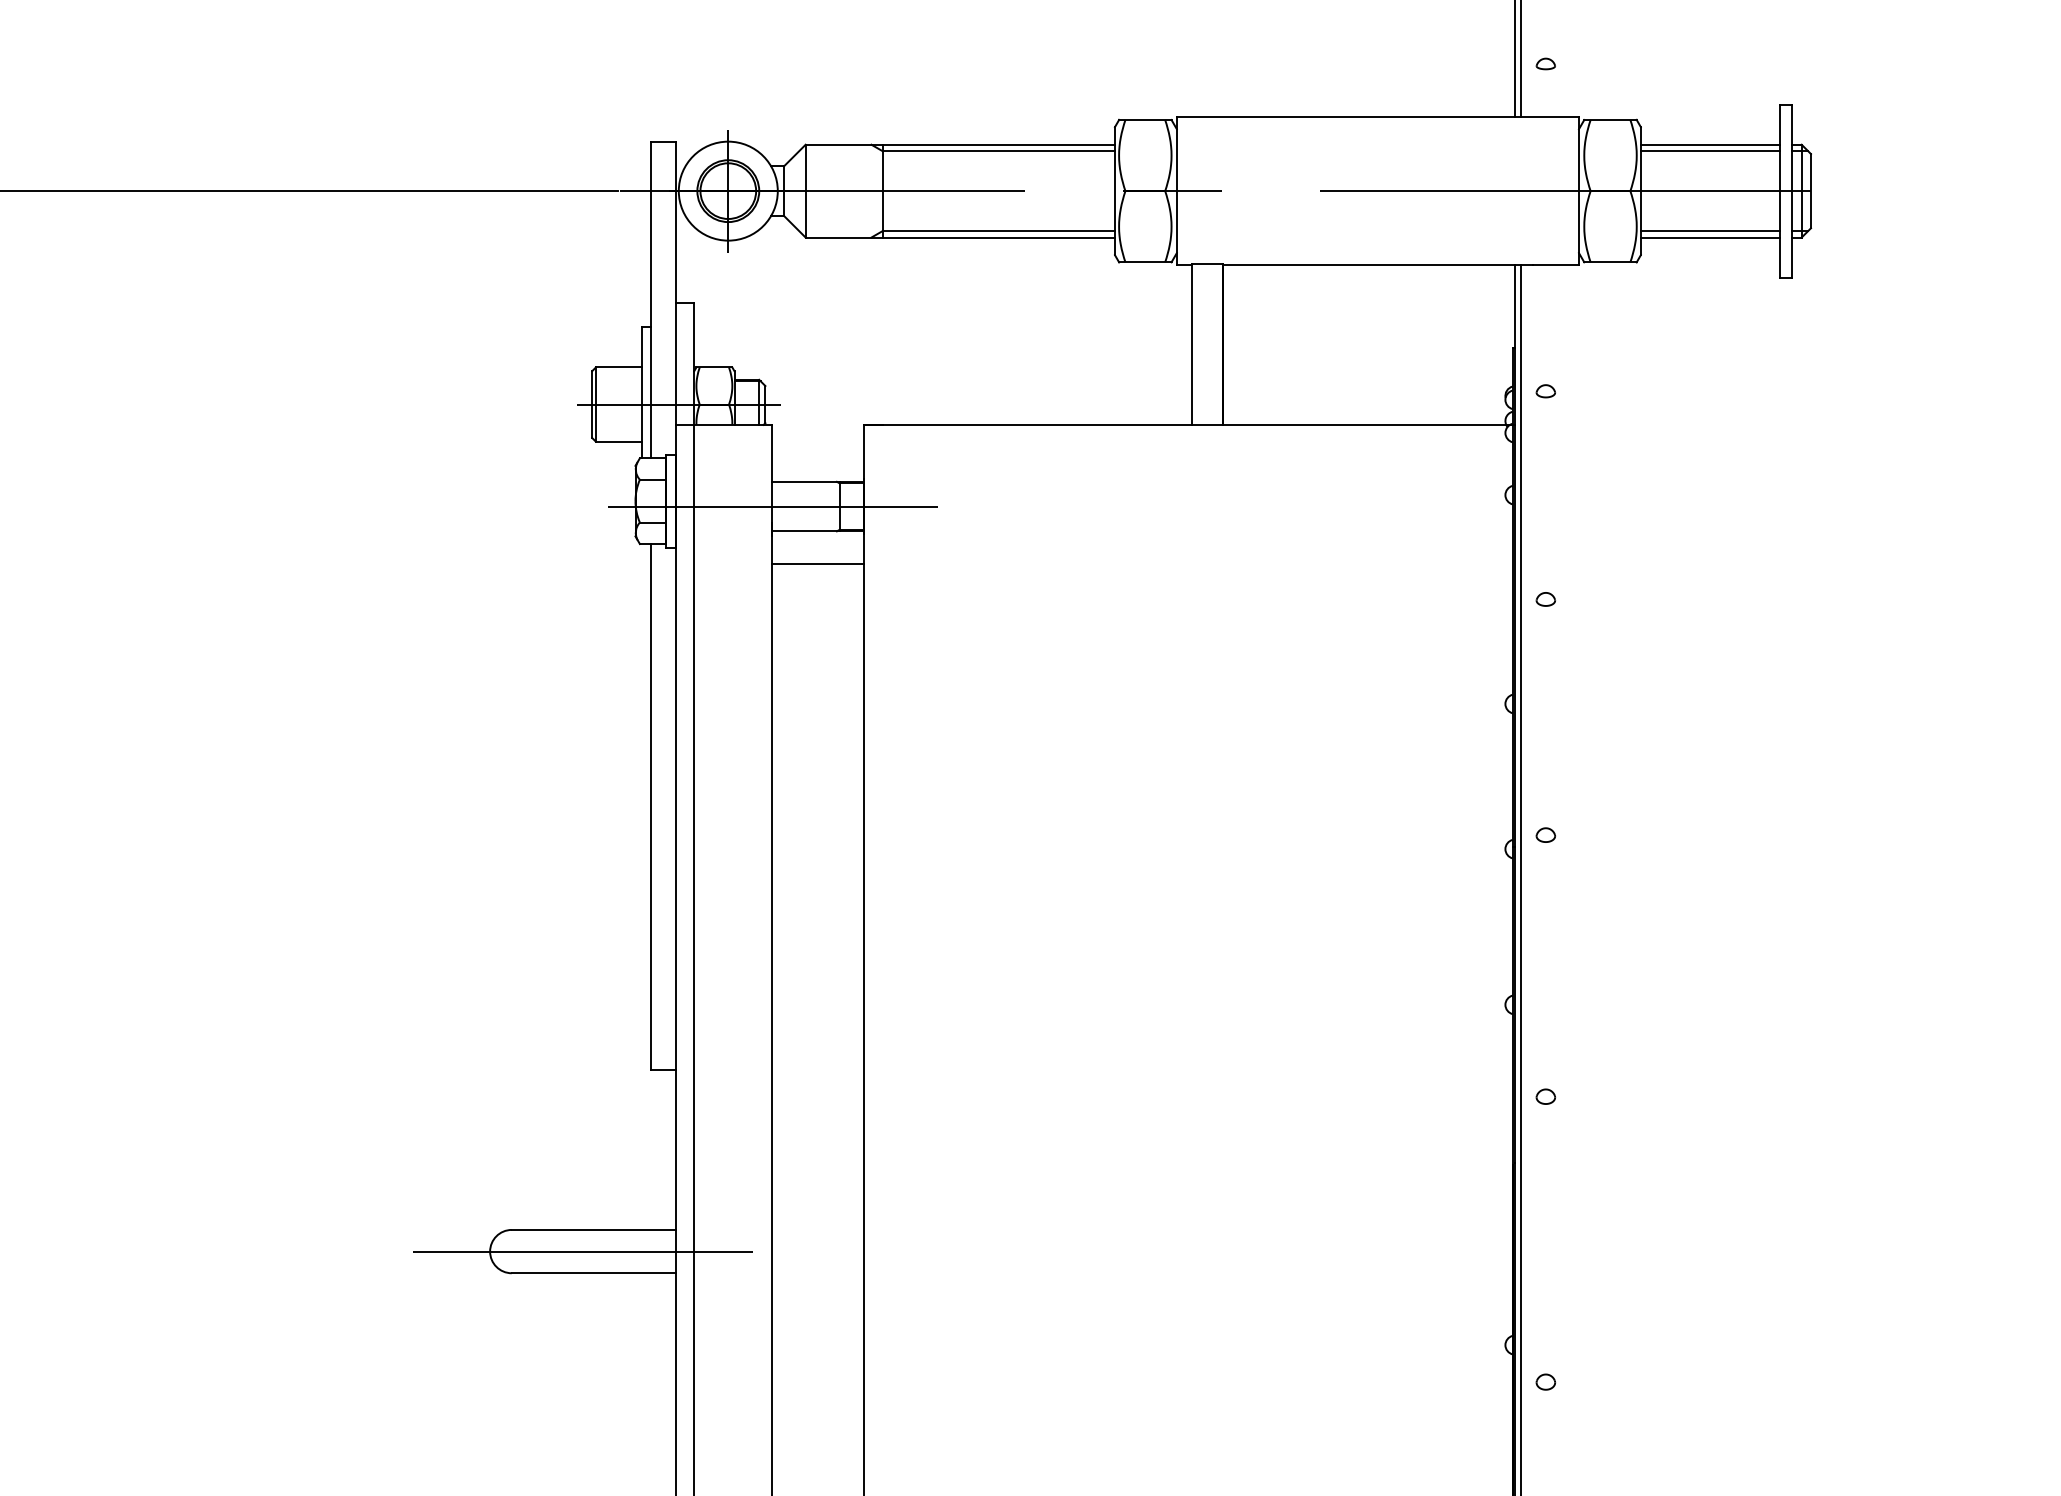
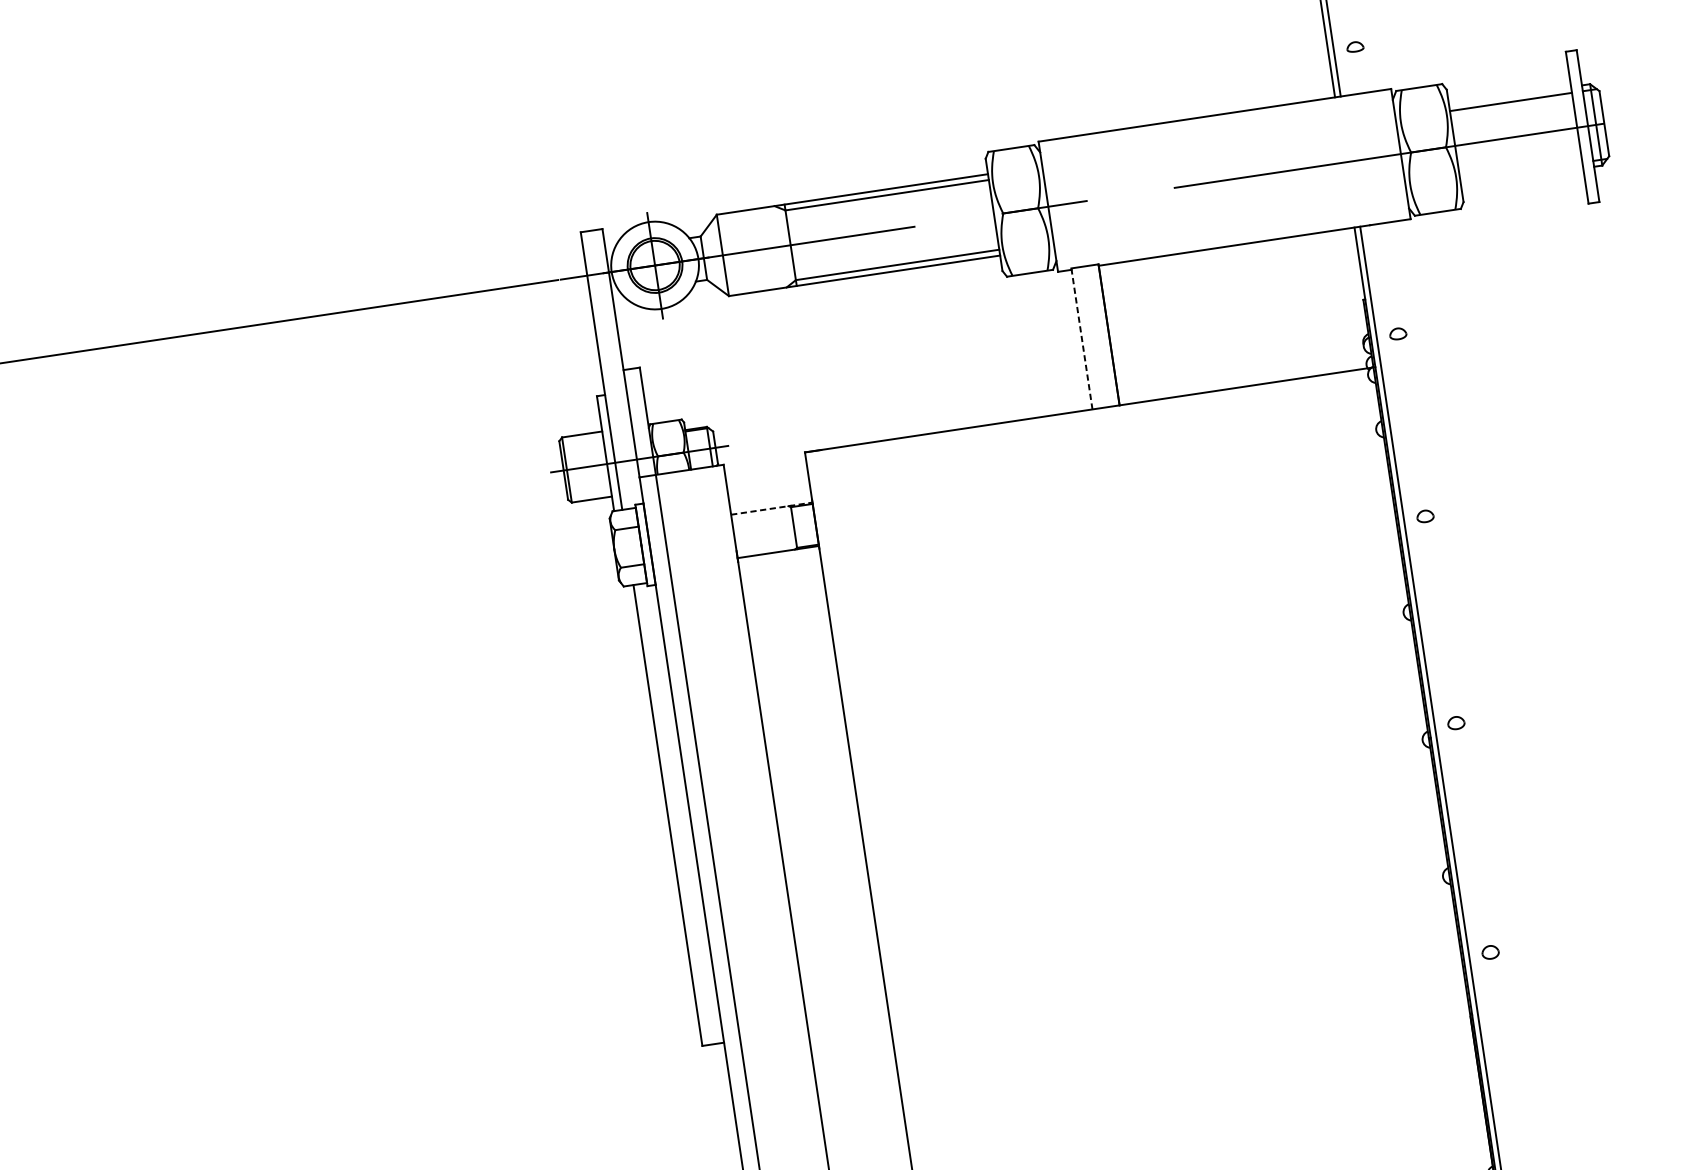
line: (1710, 144) -> (1510, 95), removed
line: (1710, 230) -> (1521, 171), removed
line: (1710, 237) -> (1522, 177), removed
line: (1192, 344) -> (1082, 339), solid -> dashed
line: (818, 481) -> (772, 508), solid -> dashed
line: (772, 506) -> (735, 536), removed
line: (817, 563) -> (782, 580), removed

